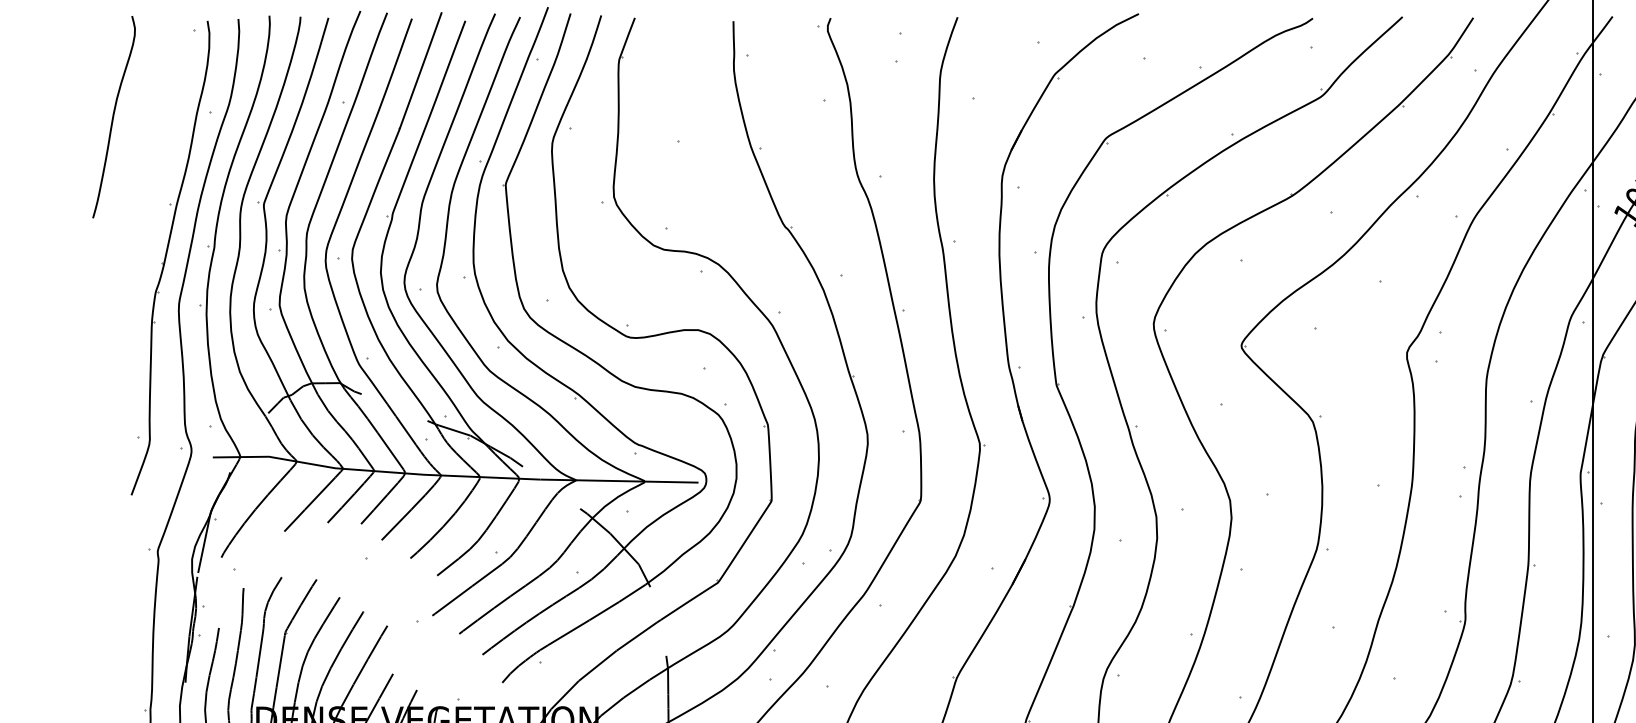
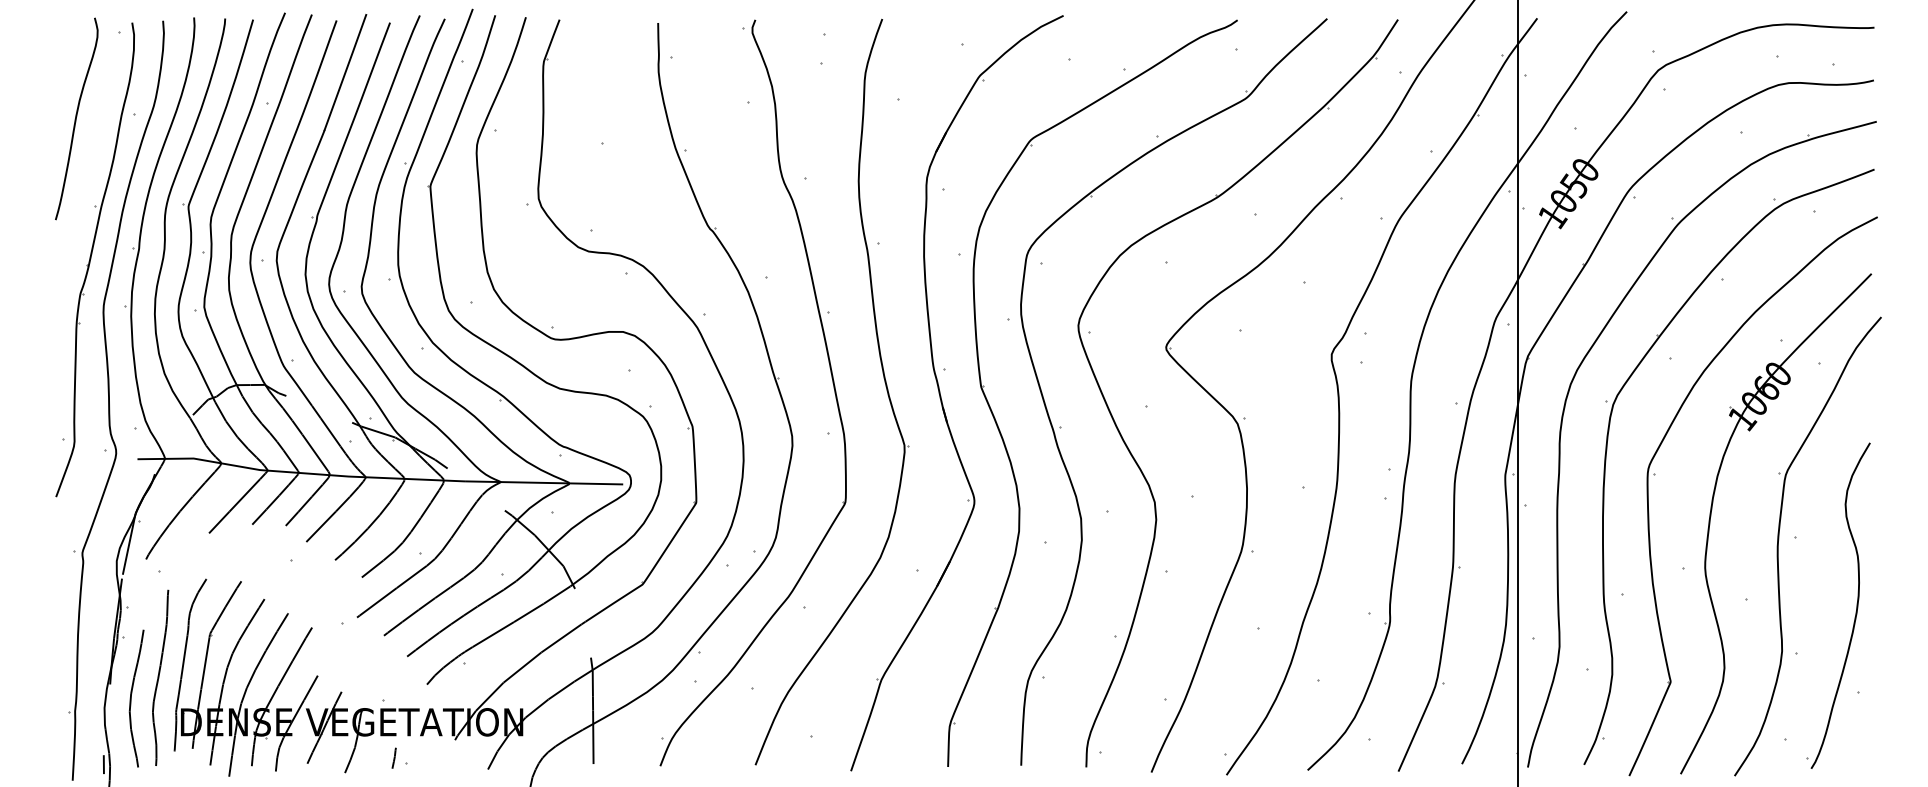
curve: (113, 116) -> (76, 118), moved

